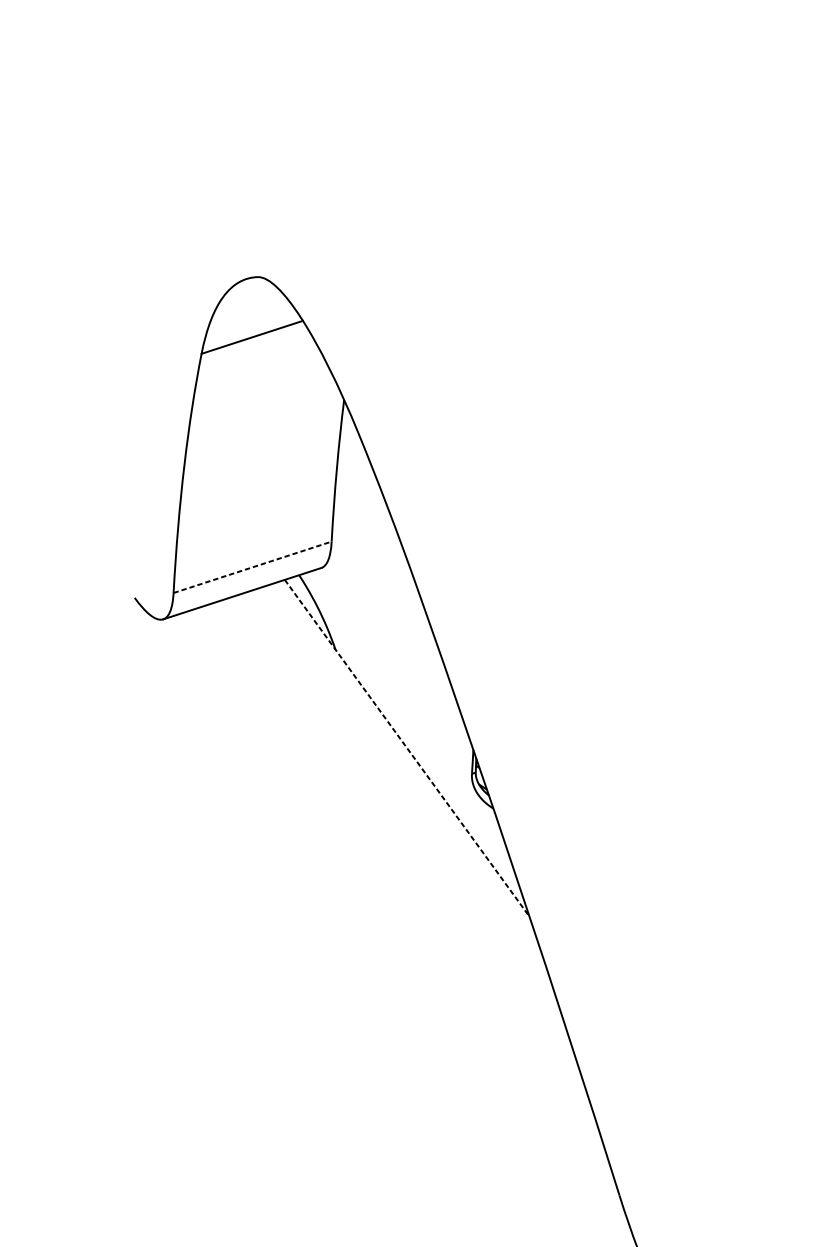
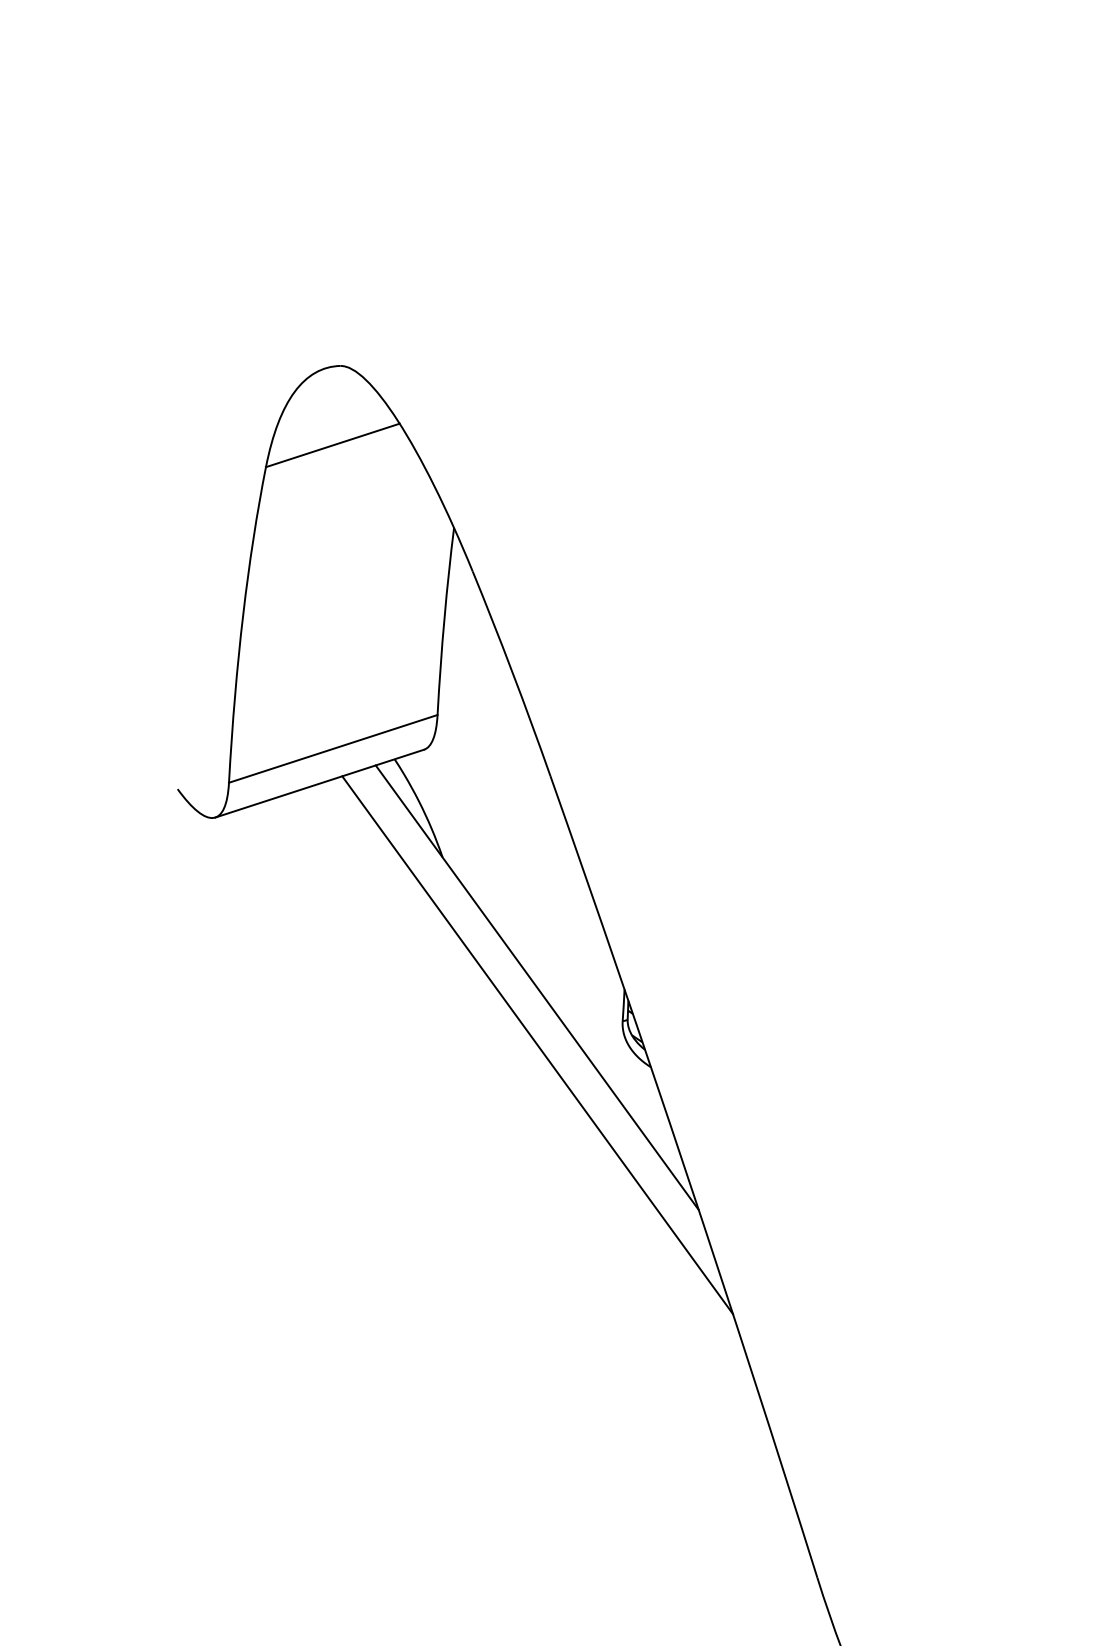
line: (252, 567) -> (333, 748), dashed -> solid
line: (407, 748) -> (537, 987), dashed -> solid
line: (407, 792) -> (537, 1045), added

